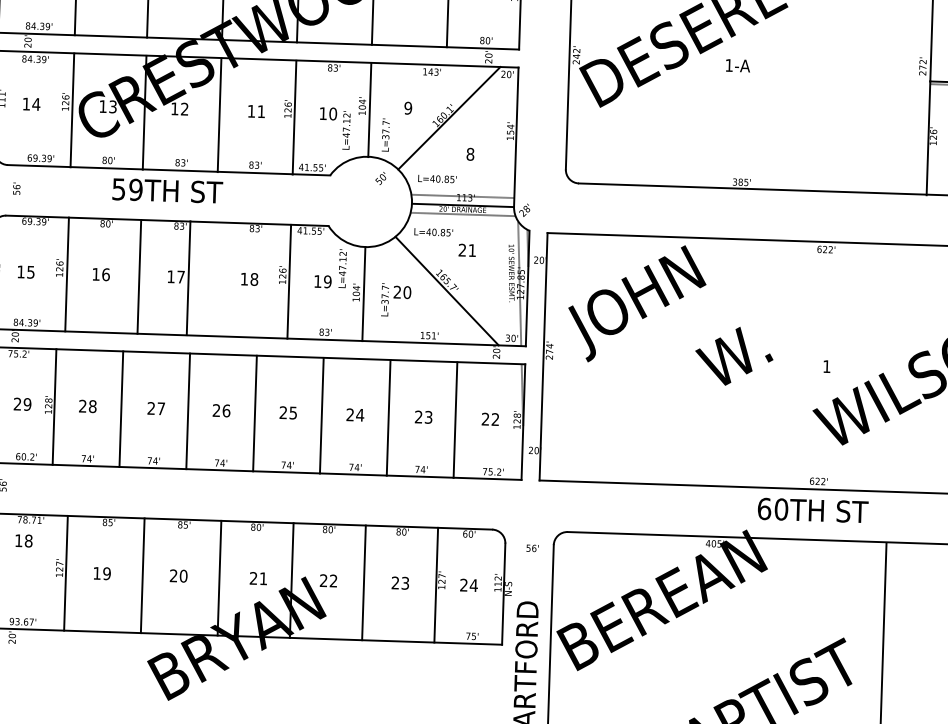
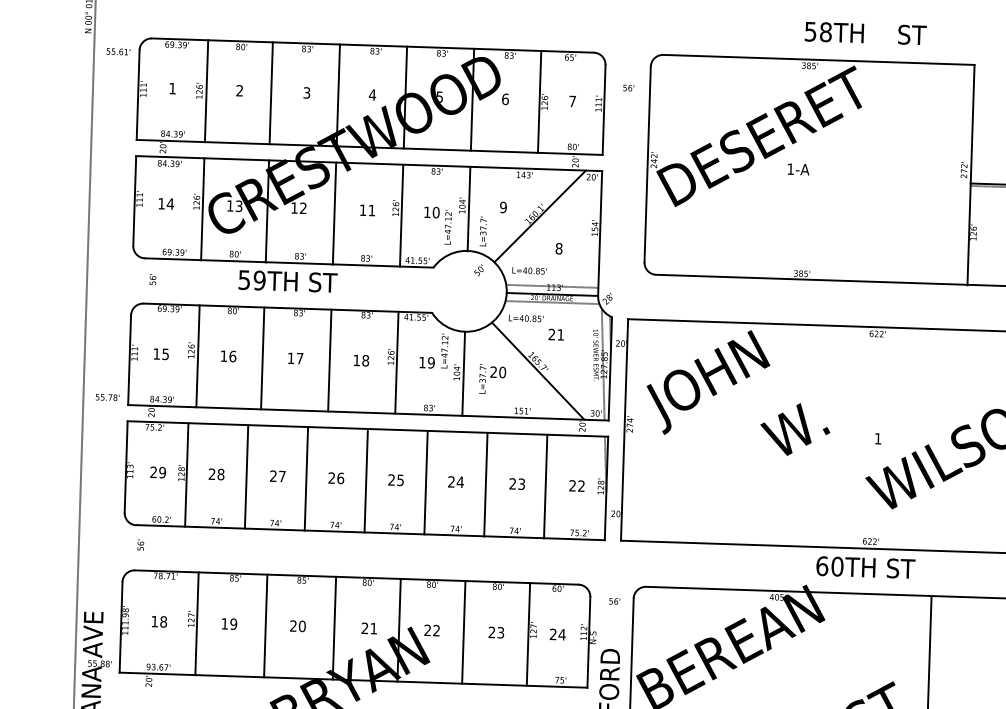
line: (188, 278) -> (329, 360), moved
text: (24, 540) -> (159, 621), moved

